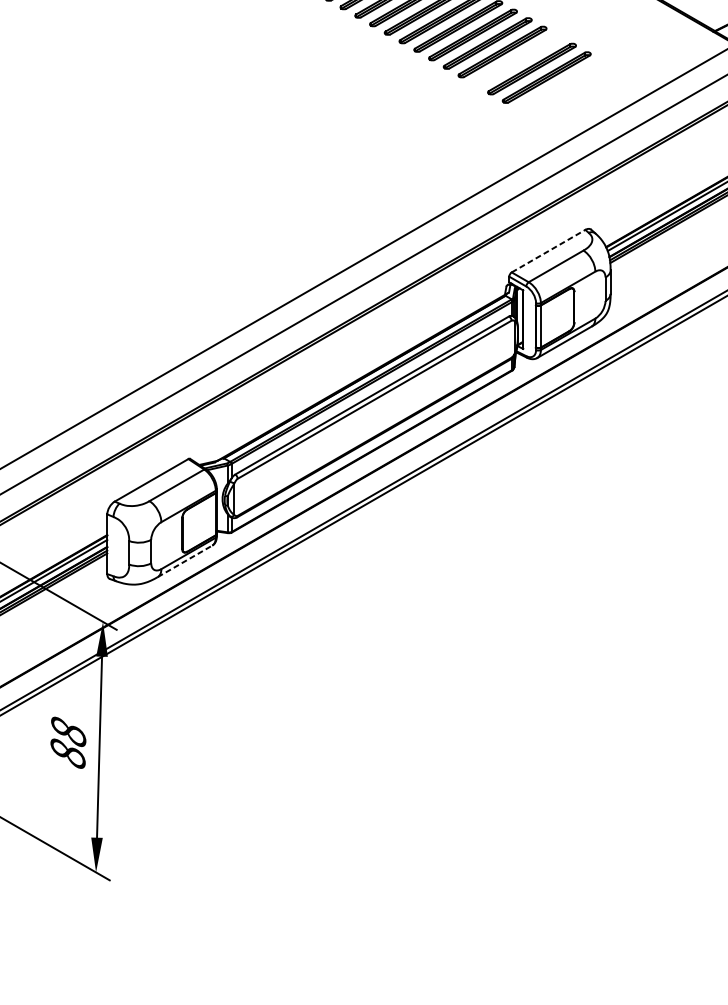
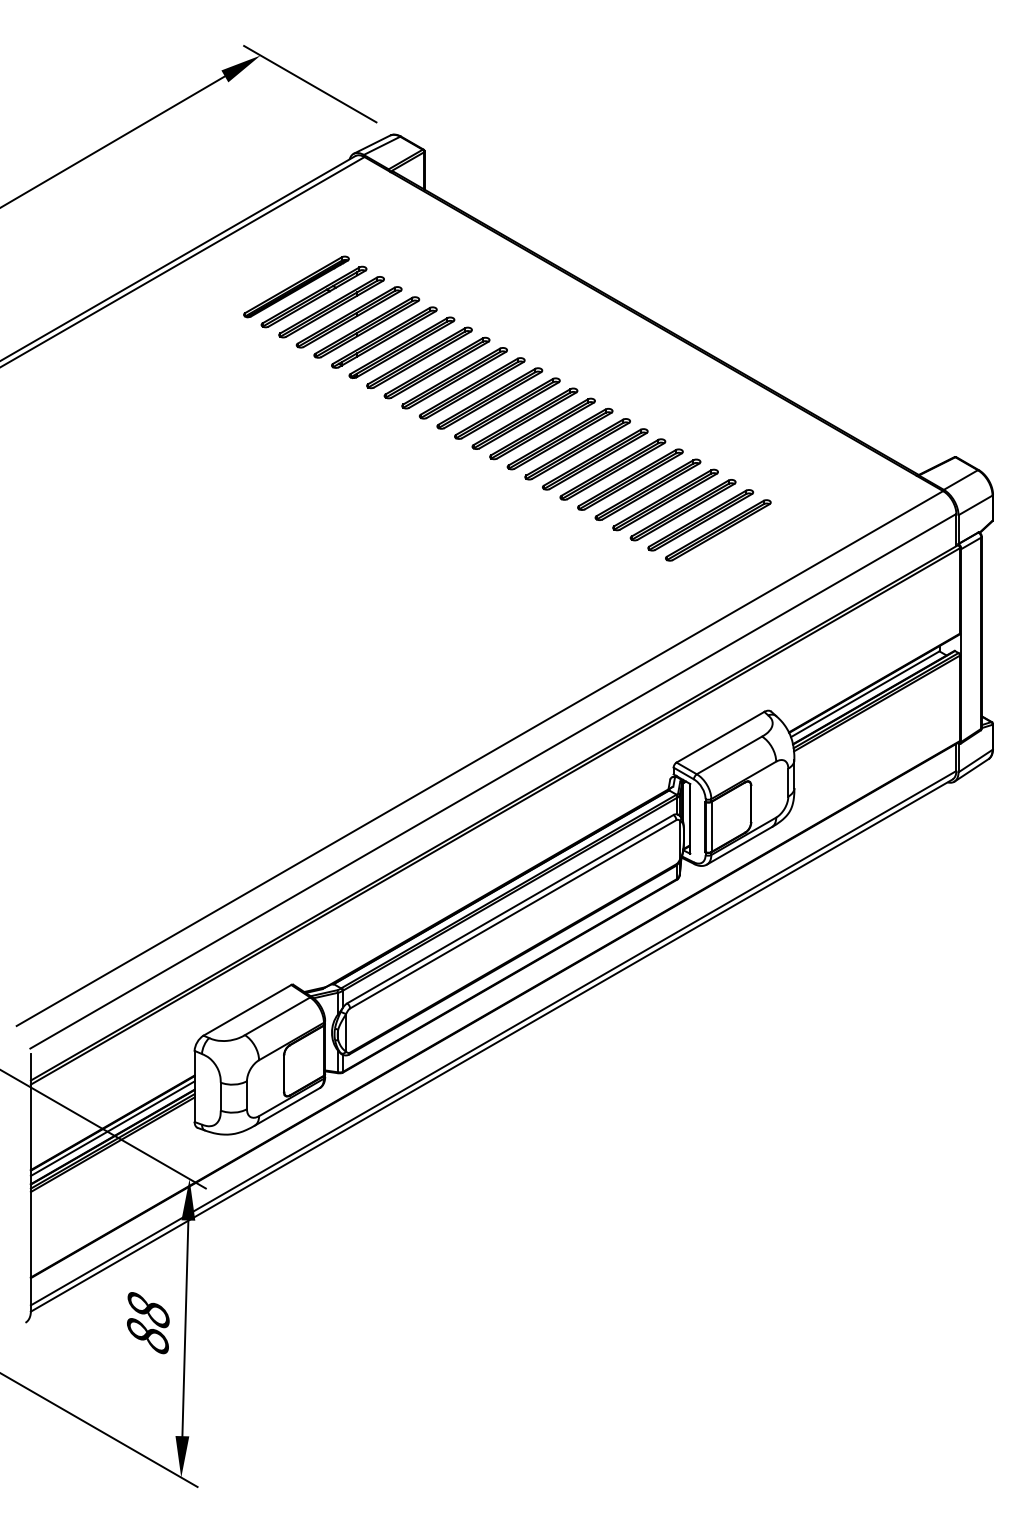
part: (516, 60) -> (682, 510), added
line: (548, 251) -> (720, 737), dashed -> solid
line: (185, 561) -> (287, 1106), dashed -> solid

